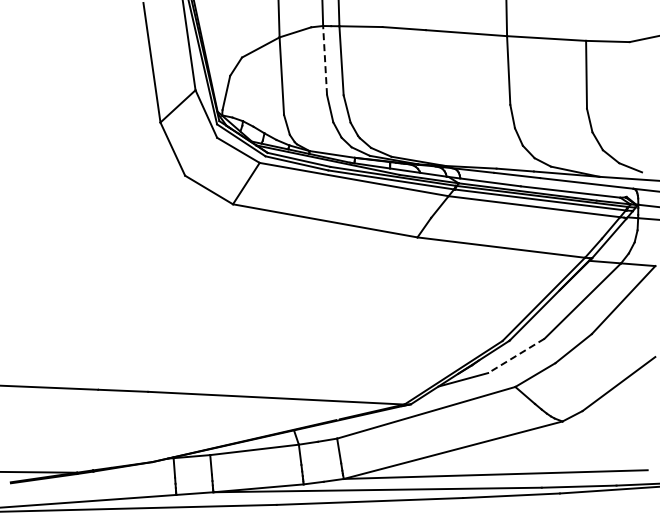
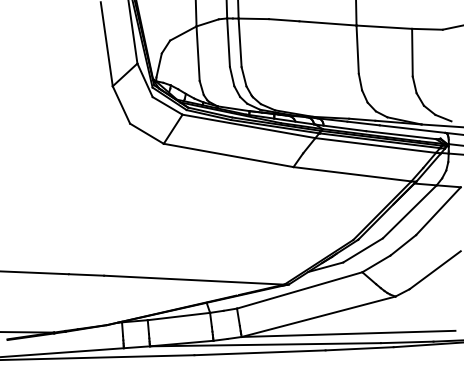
line: (325, 60) -> (228, 42), dashed -> solid
line: (515, 356) -> (362, 250), dashed -> solid

